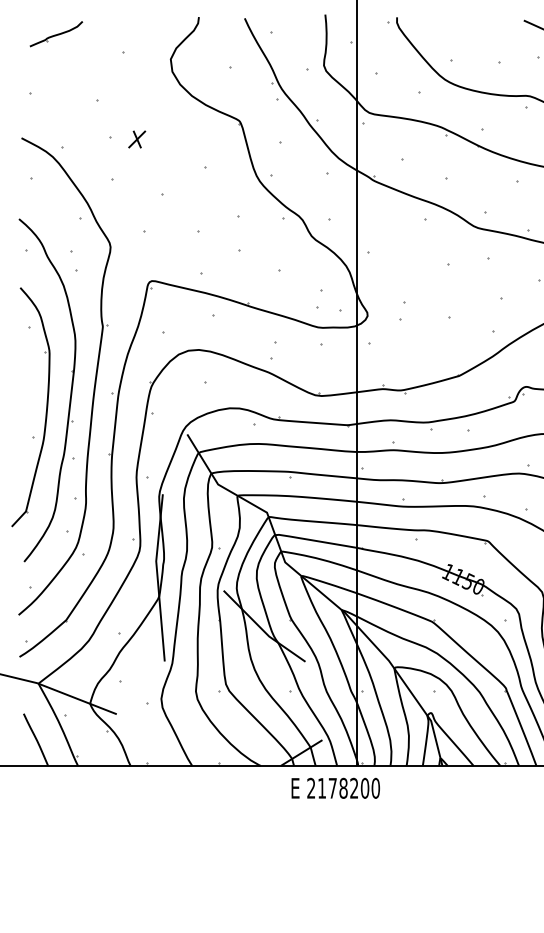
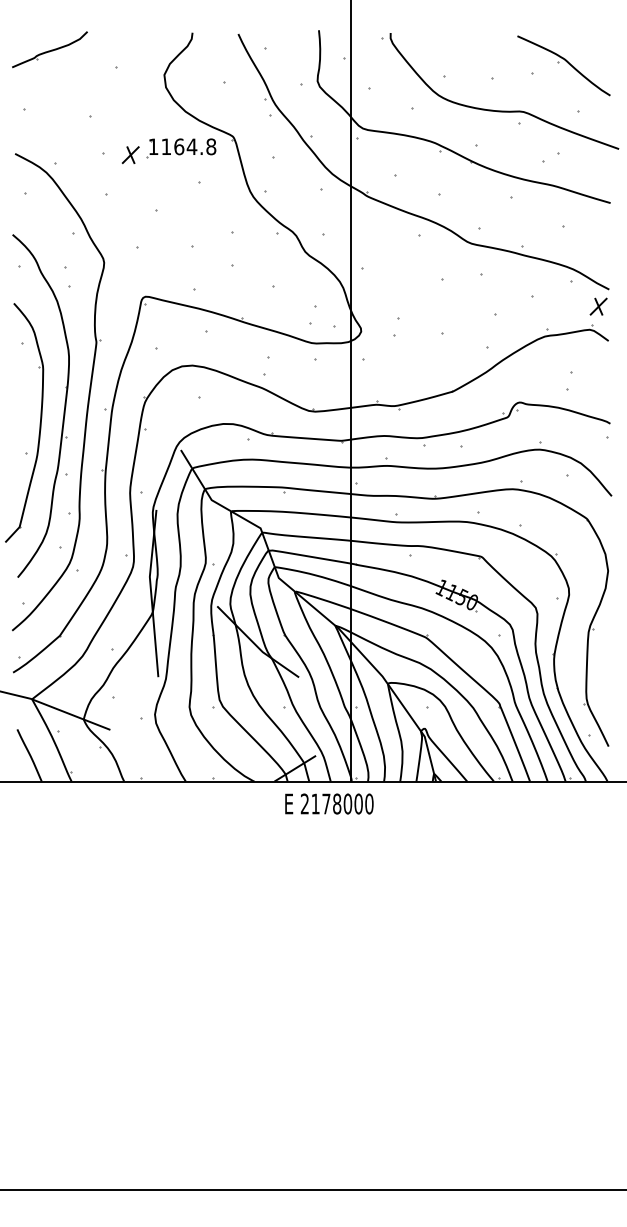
part: (55, 33) -> (49, 49), size x1.43
part: (187, 132) -> (181, 148), added
text: (353, 787) -> (347, 803), 2178200 -> 2178000

